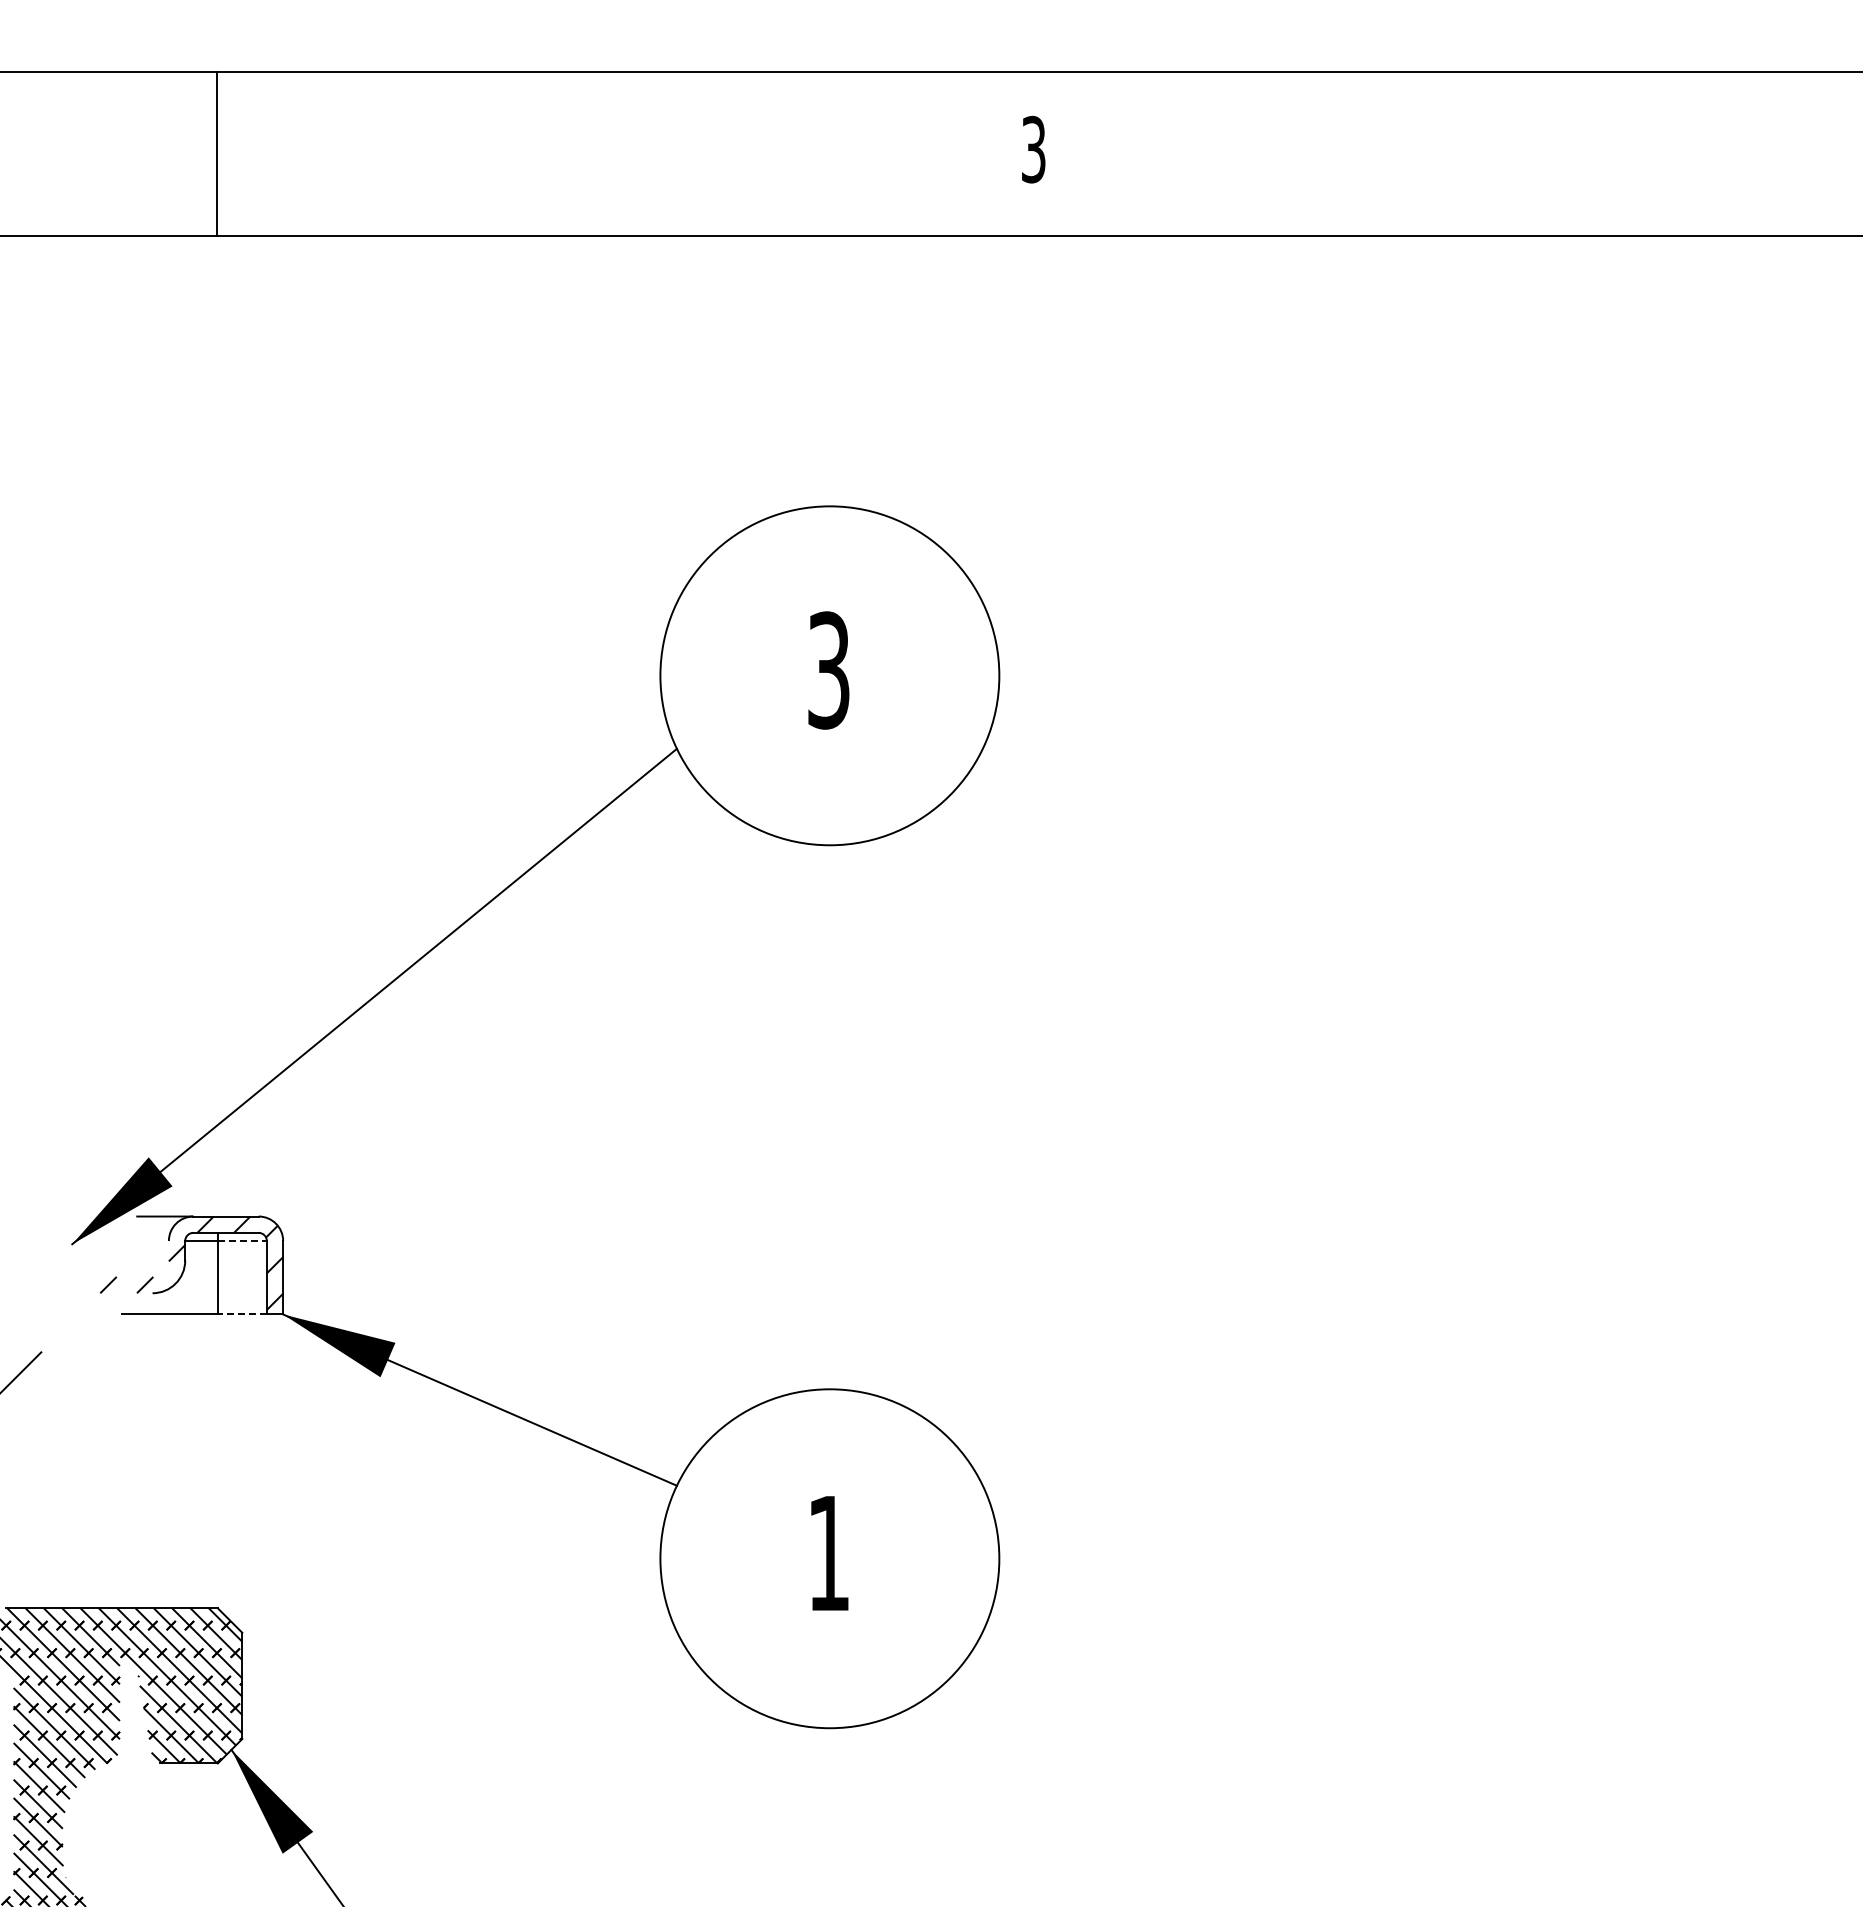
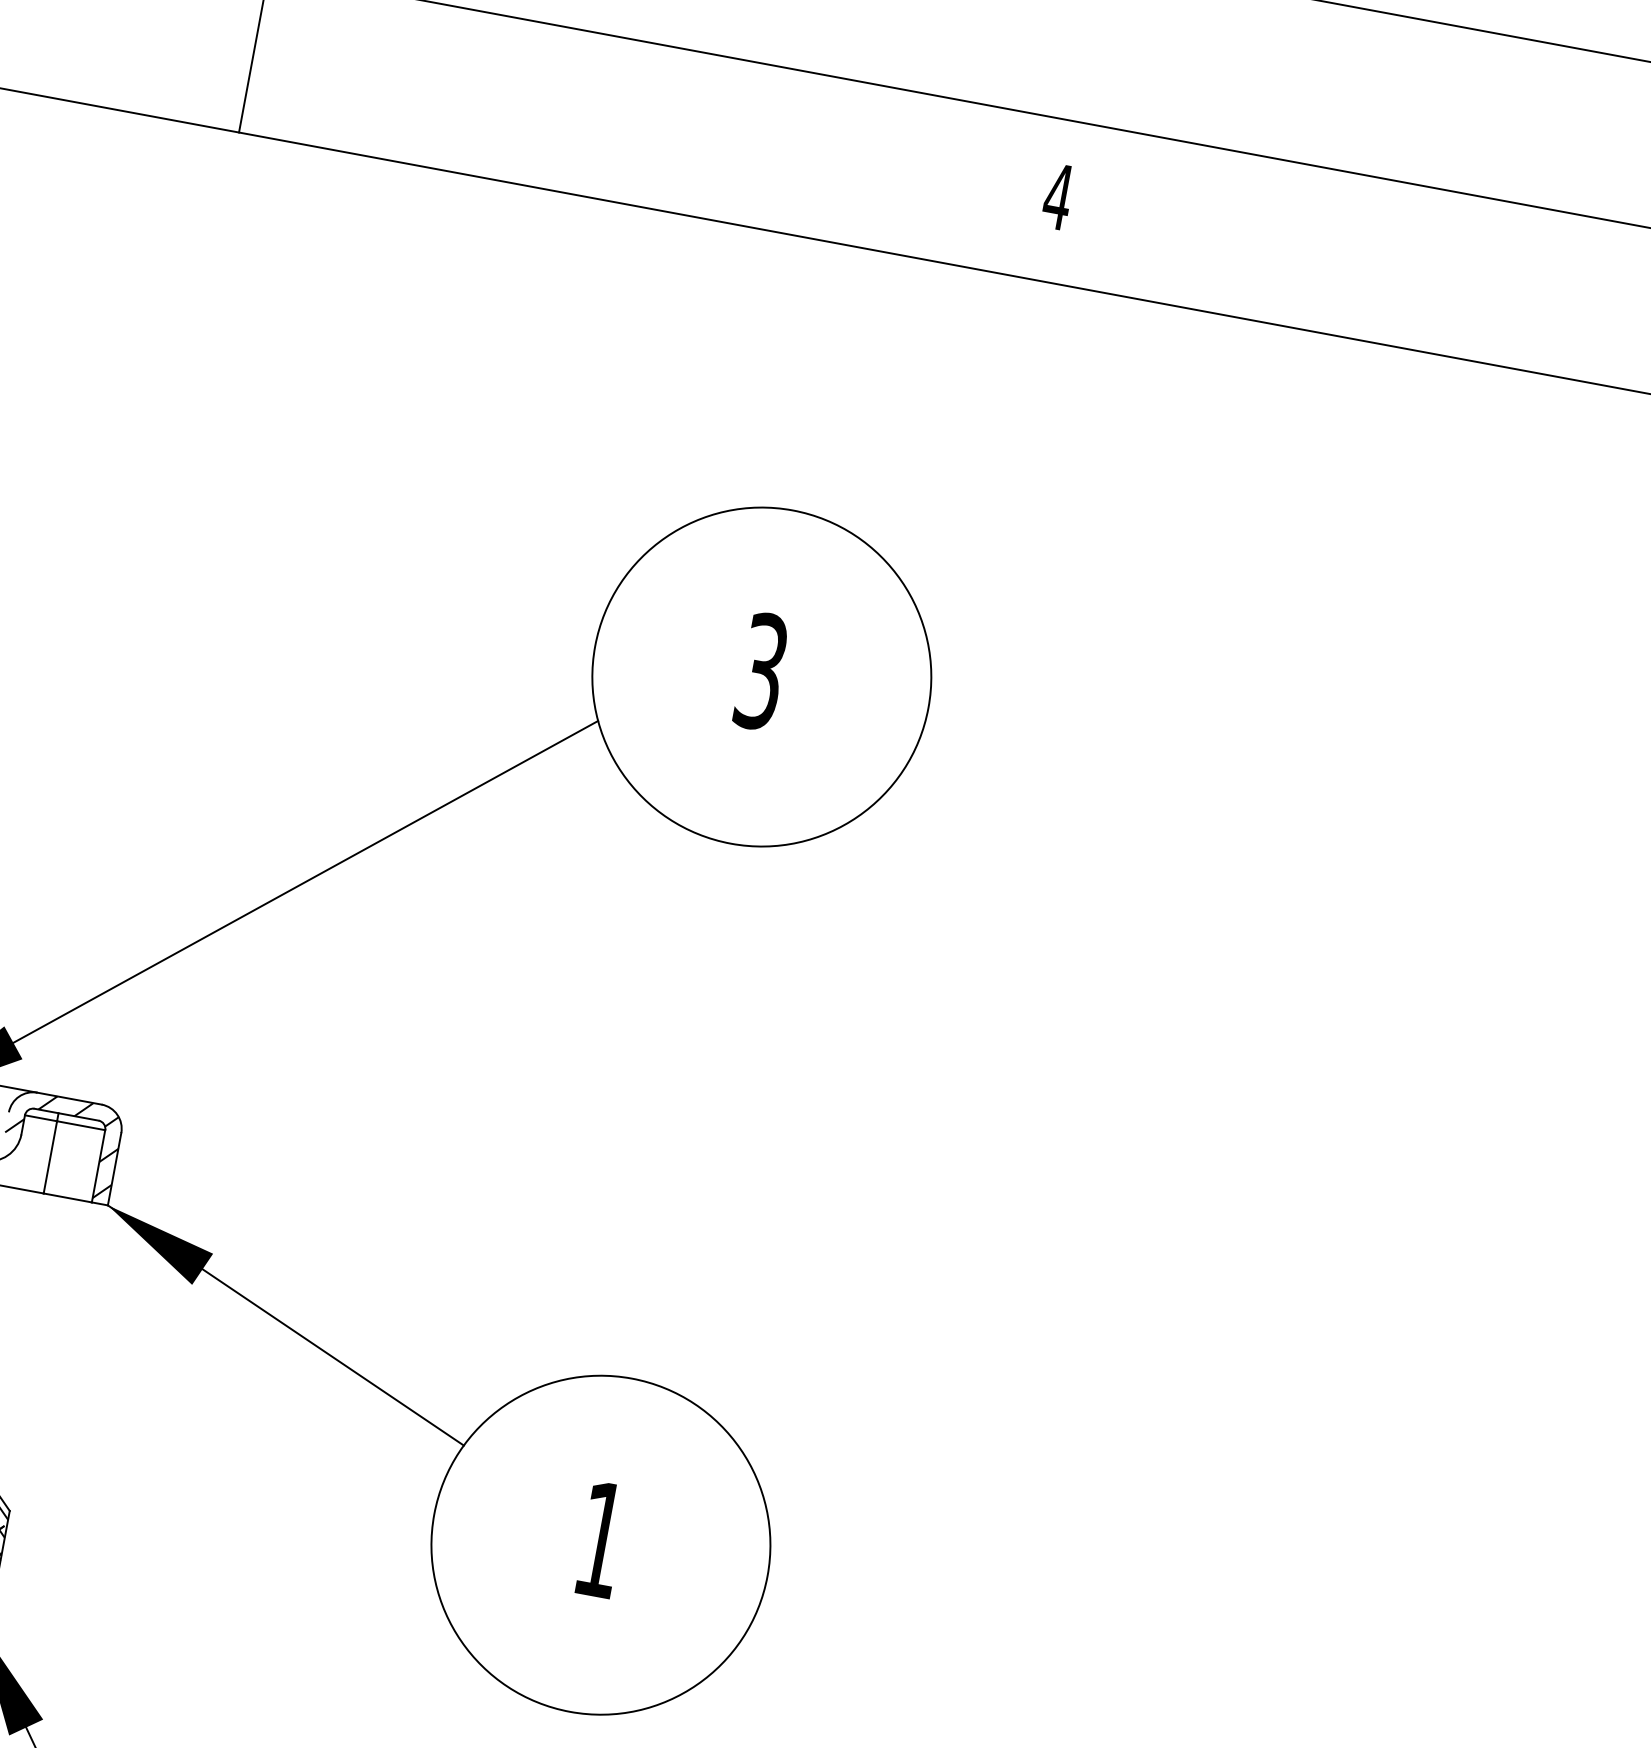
text: (1033, 149) -> (1057, 196), 3 -> 4
line: (242, 1241) -> (81, 1126), dashed -> solid
line: (241, 1314) -> (66, 1197), dashed -> solid

